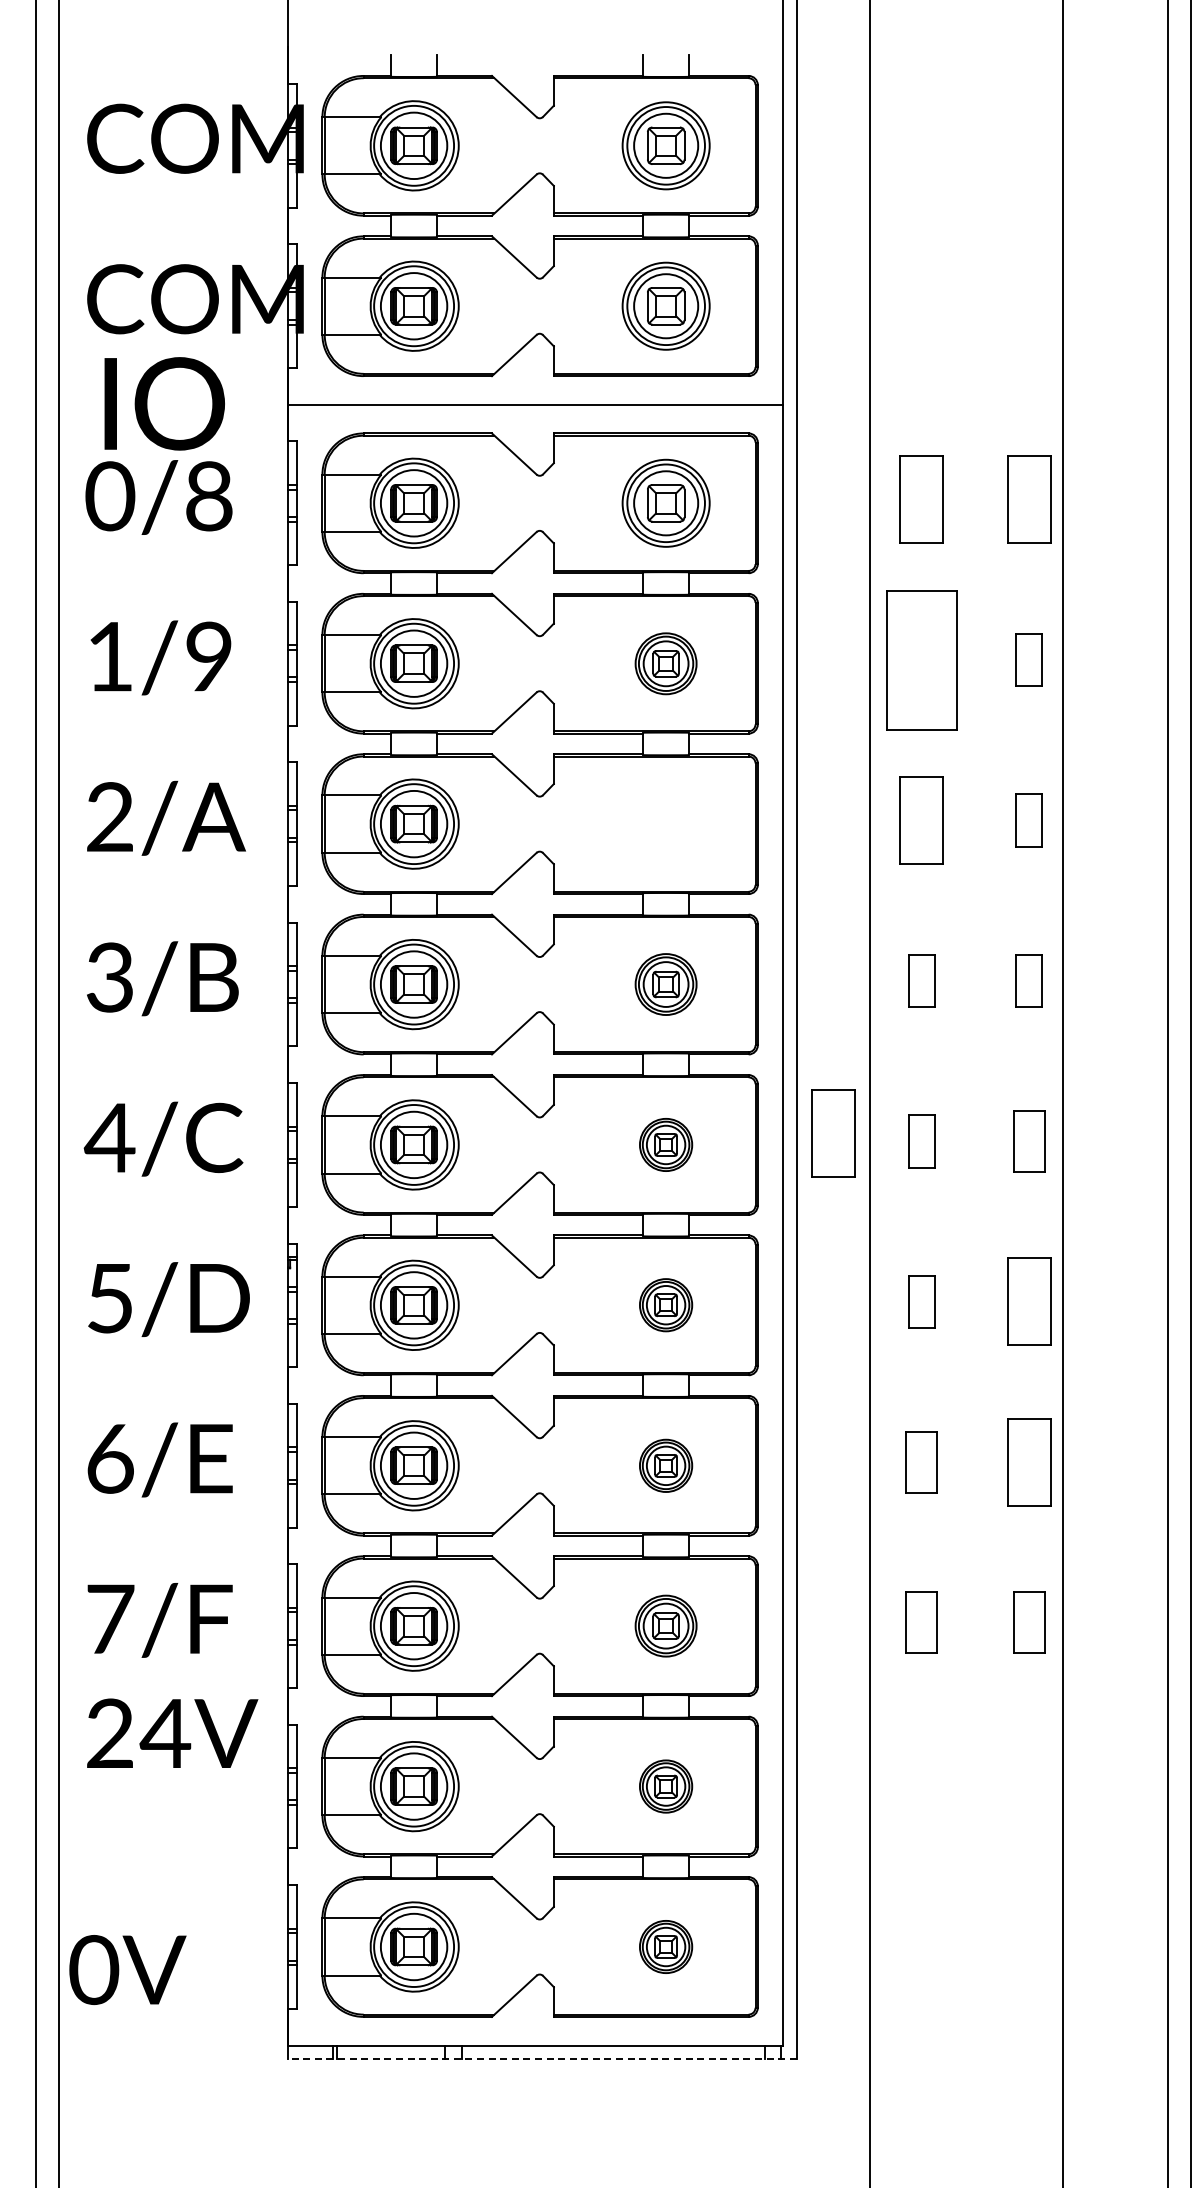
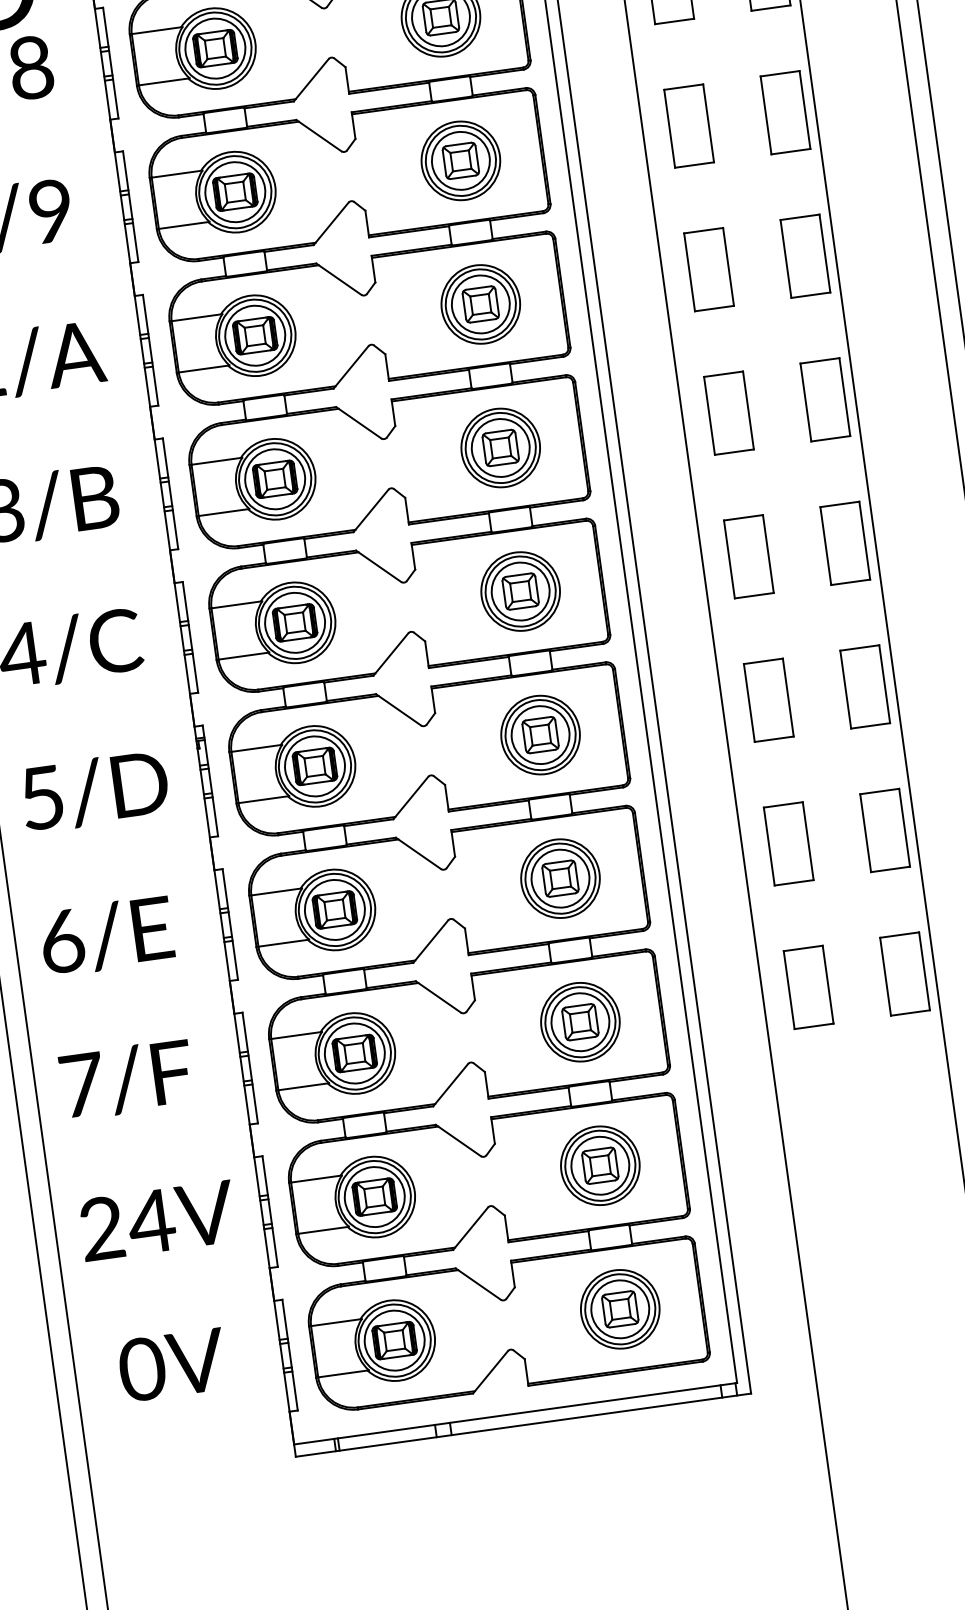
part: (921, 660) -> (689, 126), size x0.62
part: (1029, 660) -> (785, 112), size x1.67
part: (665, 663) -> (460, 160), size x1.43
part: (1029, 820) -> (805, 256), size x1.67
part: (665, 823) -> (480, 303), added
part: (921, 981) -> (728, 413), size x1.67
part: (1029, 981) -> (825, 400), size x1.67
part: (665, 984) -> (500, 448), size x1.43
part: (833, 1133) -> (669, 560), removed
part: (921, 1141) -> (748, 556), size x1.67
part: (1029, 1141) -> (845, 543), size x1.43
part: (665, 1144) -> (520, 591), size x1.67
part: (921, 1301) -> (768, 699), size x1.67
part: (665, 1304) -> (539, 734), size x1.67
part: (921, 1462) -> (788, 844), size x1.43
part: (665, 1465) -> (559, 878), size x1.67
part: (921, 1622) -> (808, 987), size x1.43
part: (1029, 1622) -> (905, 973), size x1.43
part: (665, 1625) -> (579, 1021), size x1.43
text: (172, 1732) -> (157, 1219), moved
part: (665, 1786) -> (599, 1165), size x1.67
part: (665, 1946) -> (619, 1308), size x1.67
text: (127, 1969) -> (172, 1364), moved
line: (541, 2059) -> (522, 1425), dashed -> solid

